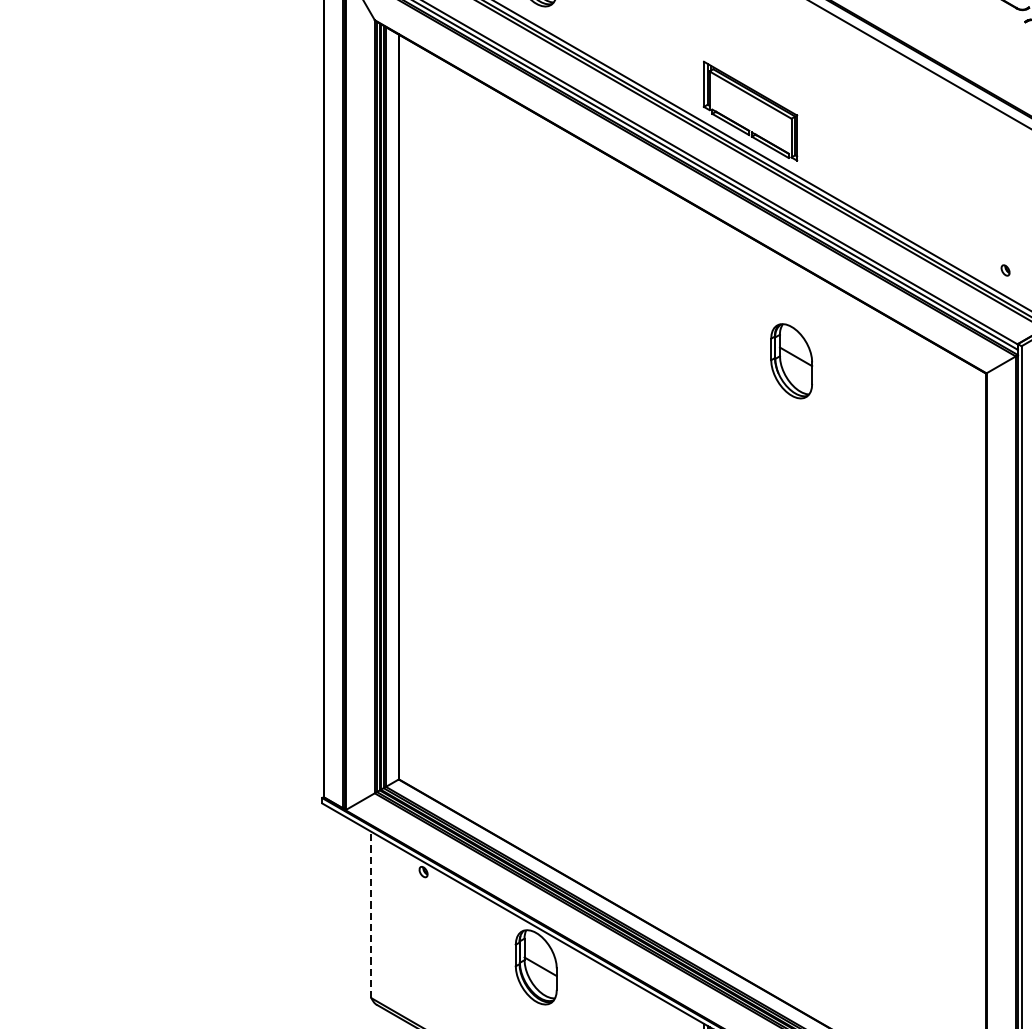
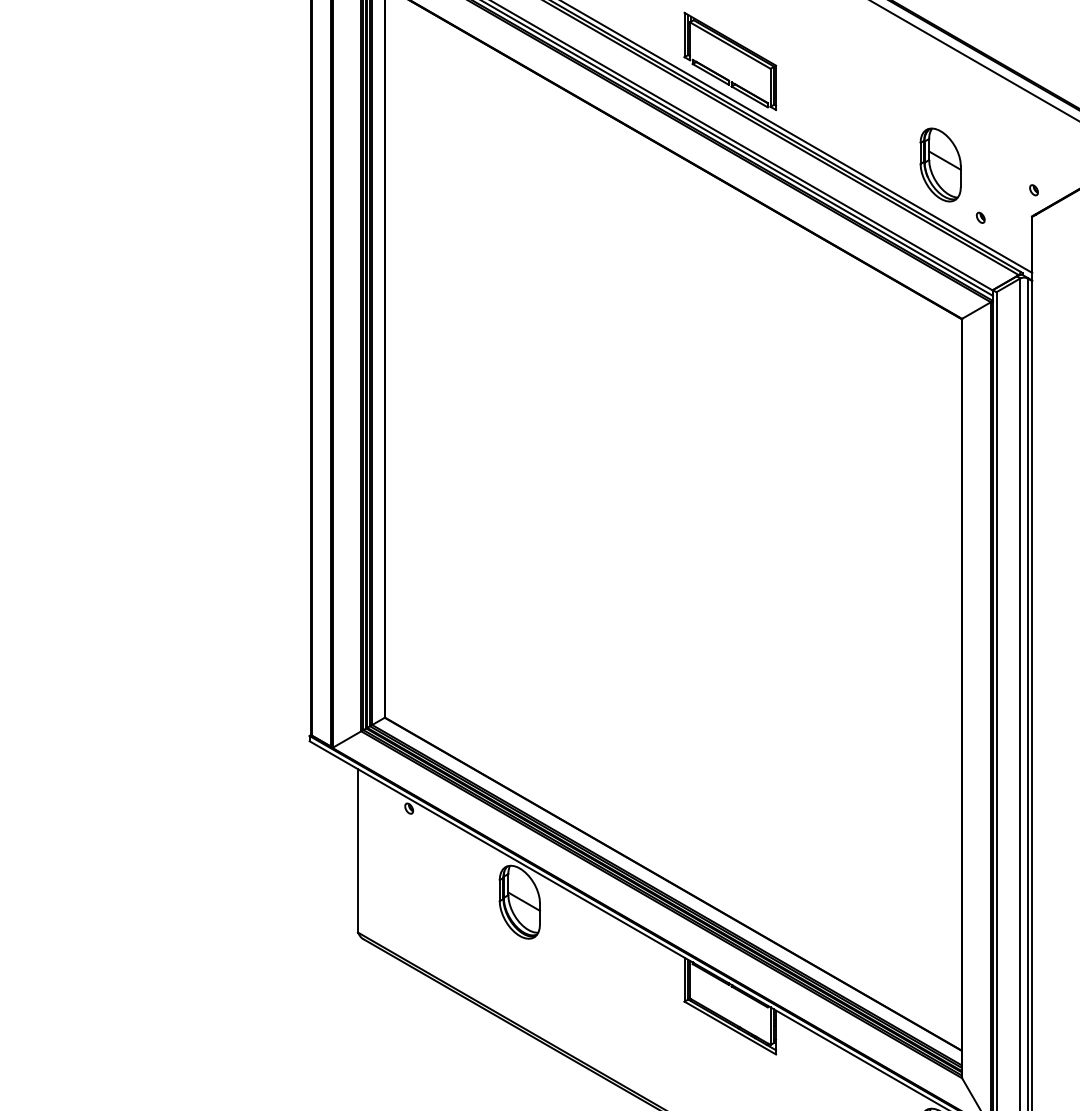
part: (791, 360) -> (940, 164), moved
line: (370, 914) -> (357, 850), dashed -> solid

